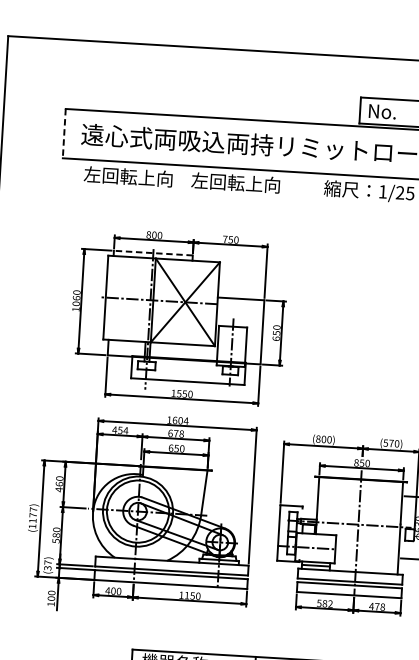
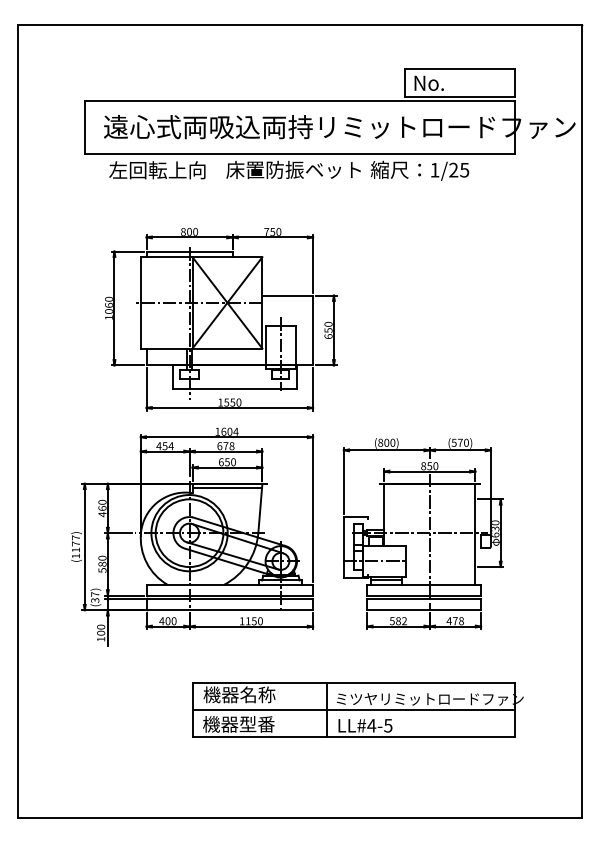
line: (64, 133) -> (85, 127), dashed -> solid
text: (253, 183) -> (293, 169), 左回転上向 -> 床置防振ベット
line: (153, 253) -> (189, 251), dashed -> solid
line: (175, 472) -> (227, 488), added

